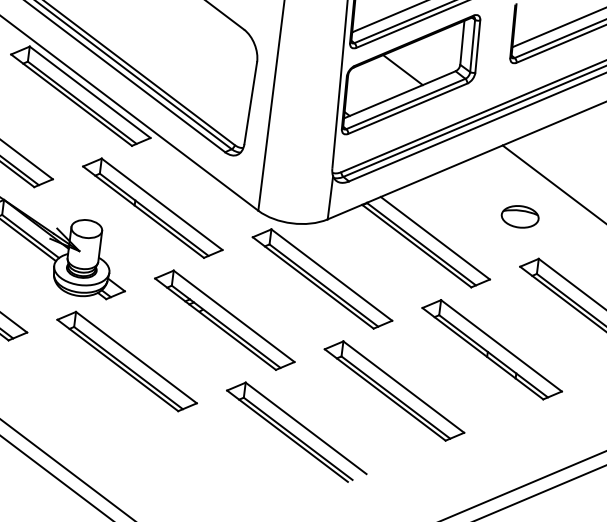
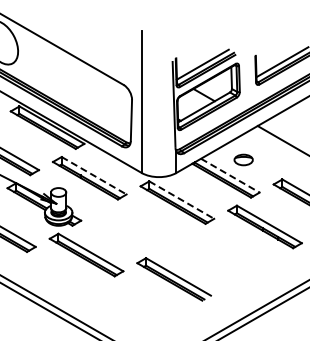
line: (162, 205) -> (94, 176), solid -> dashed
part: (519, 215) -> (243, 159), moved
line: (435, 237) -> (230, 175), solid -> dashed
line: (333, 276) -> (182, 200), solid -> dashed
part: (223, 319) -> (131, 228), removed
part: (394, 389) -> (219, 252), removed

